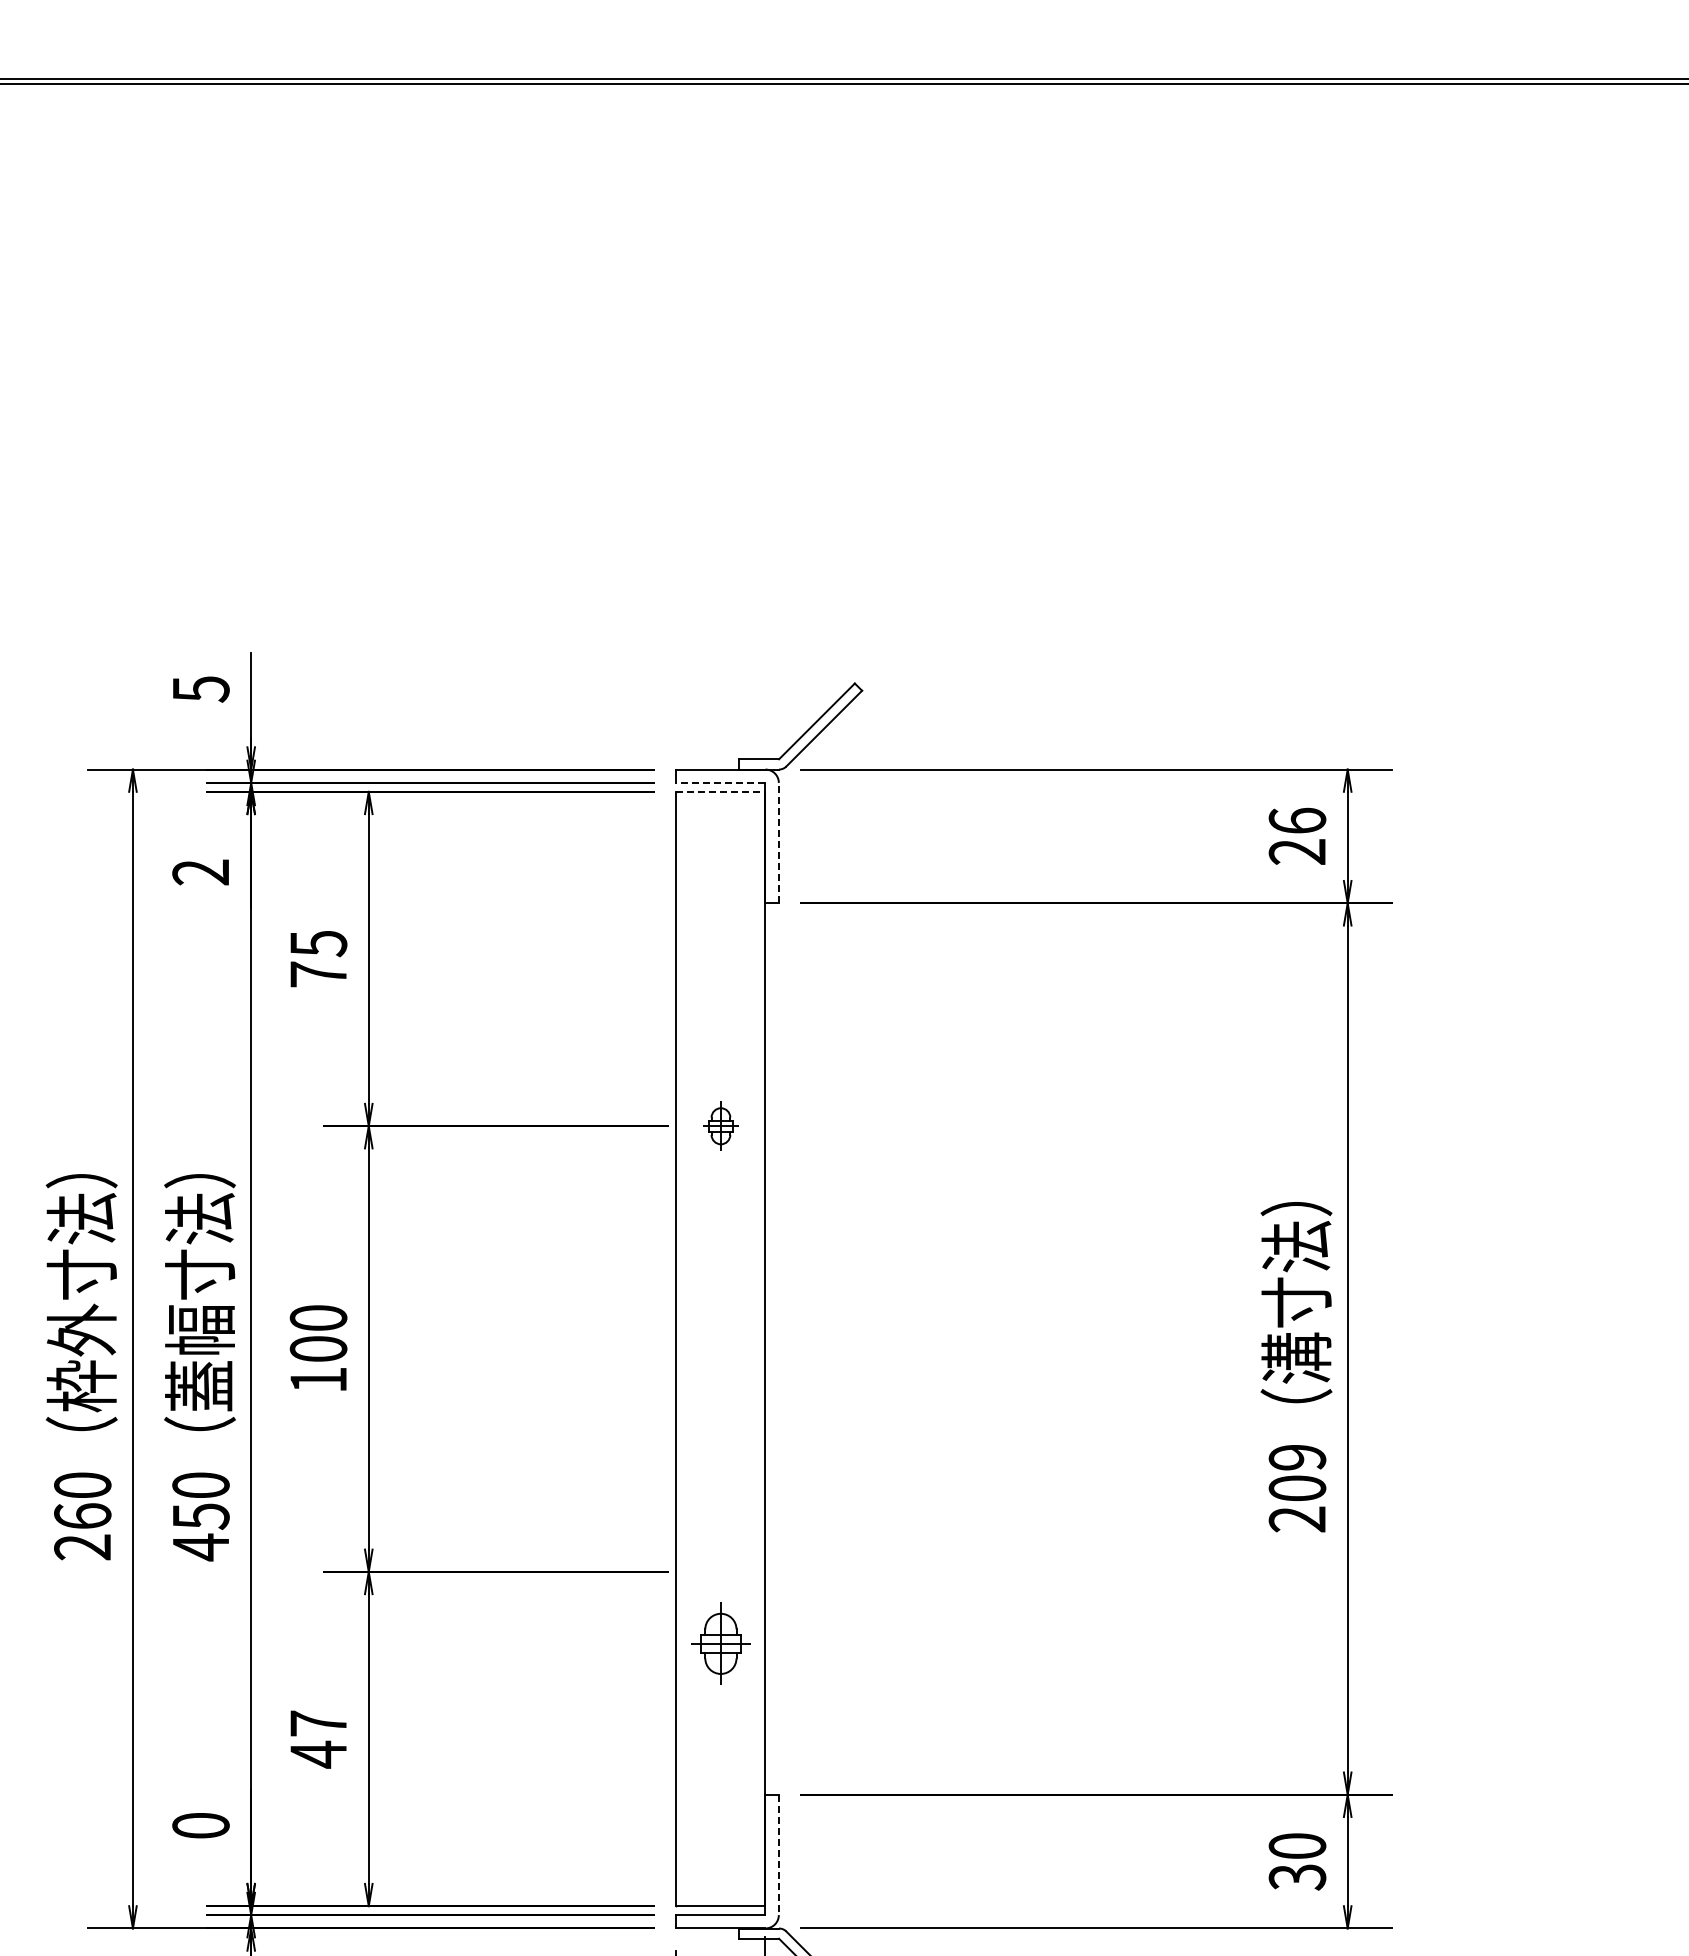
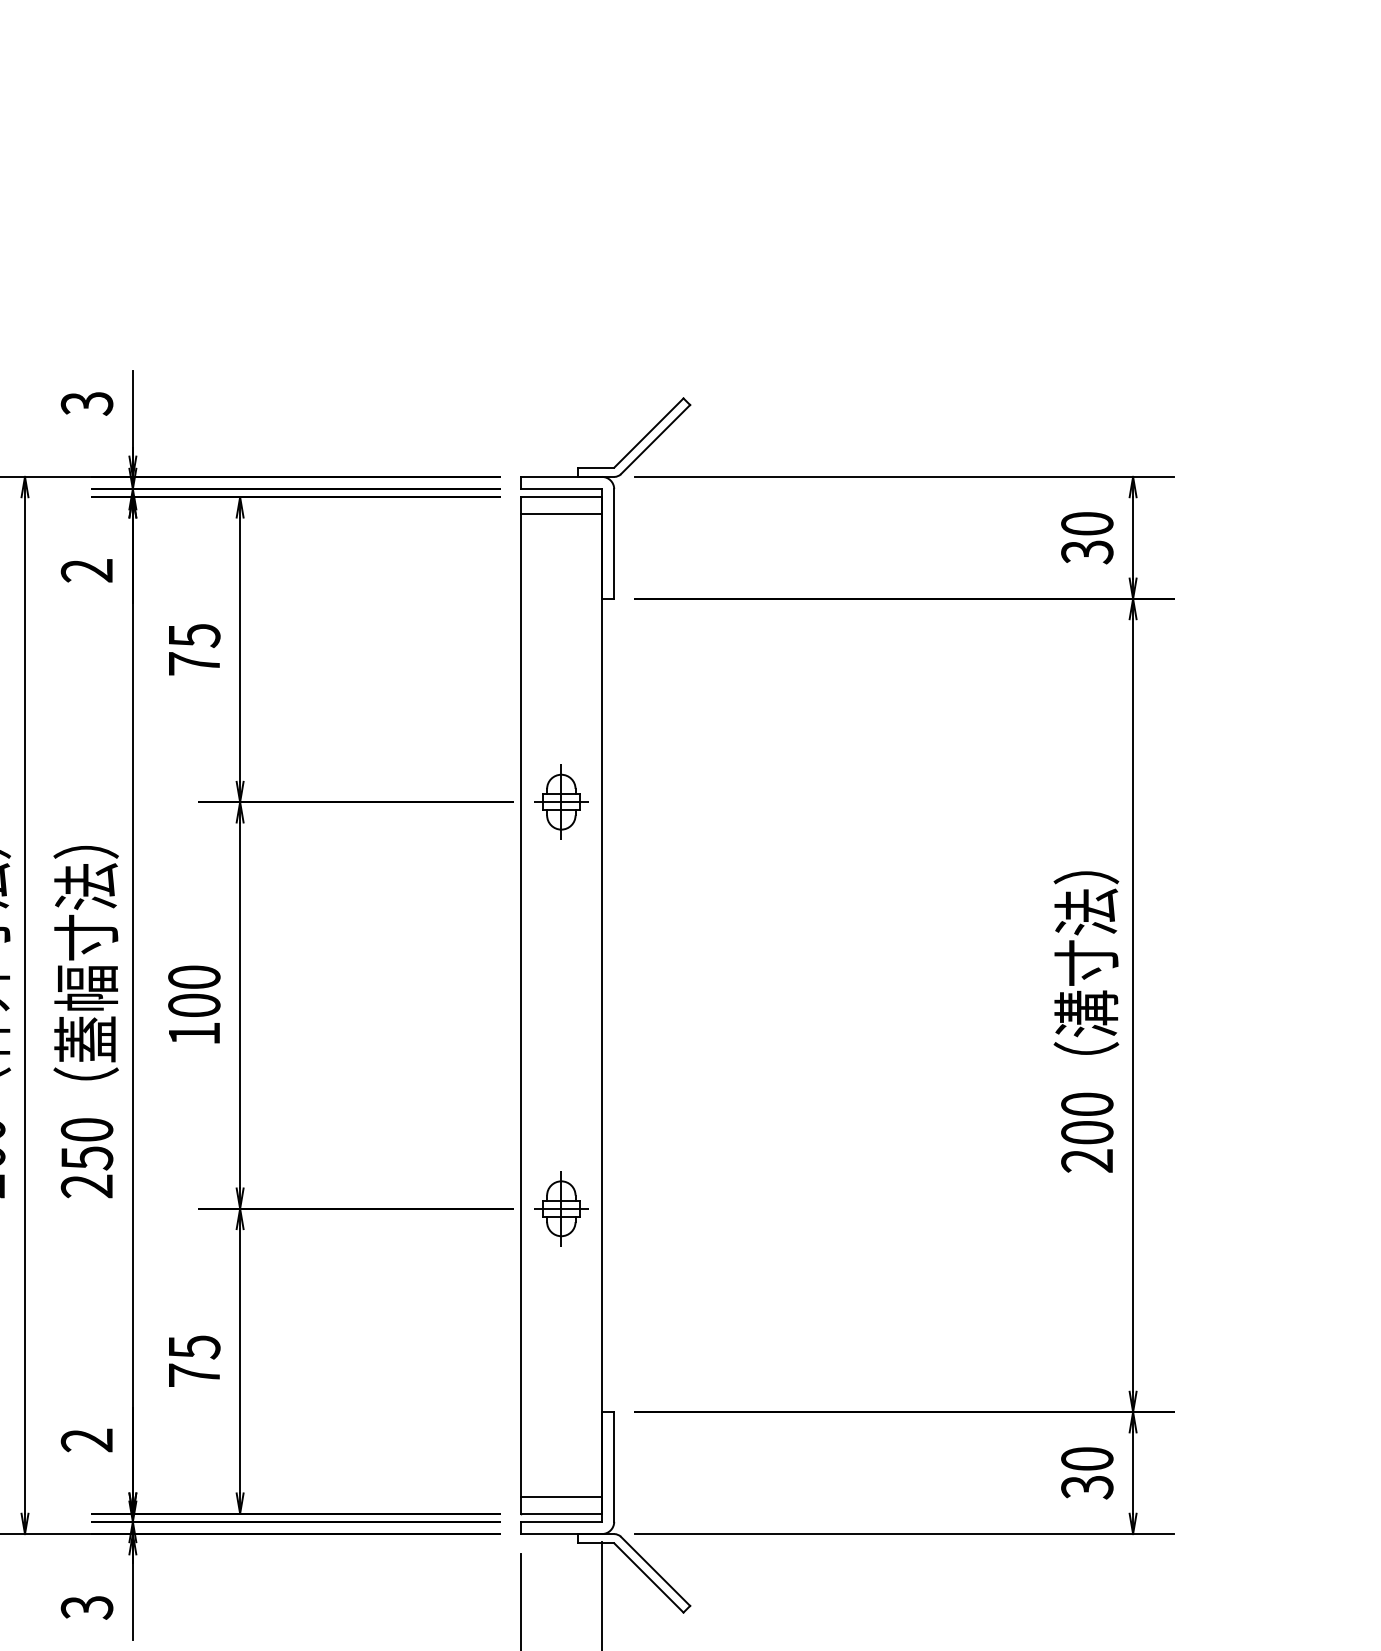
text: (200, 689) -> (86, 403), 5 -> 3
line: (720, 782) -> (560, 488), dashed -> solid
line: (720, 791) -> (560, 496), dashed -> solid
line: (720, 809) -> (560, 513), added
text: (1297, 836) -> (1087, 537), 26 -> 30
line: (778, 842) -> (613, 543), dashed -> solid
part: (720, 1126) -> (560, 802), size x1.67
text: (1297, 1457) -> (1087, 1104), 209 -> 200
text: (200, 1547) -> (86, 1186), 450 -> 250
part: (720, 1643) -> (560, 1208), moved
text: (318, 1739) -> (194, 1361), 47 -> 75
text: (200, 1825) -> (86, 1440), 0 -> 2
line: (778, 1855) -> (613, 1467), dashed -> solid
line: (720, 1888) -> (560, 1497), added

